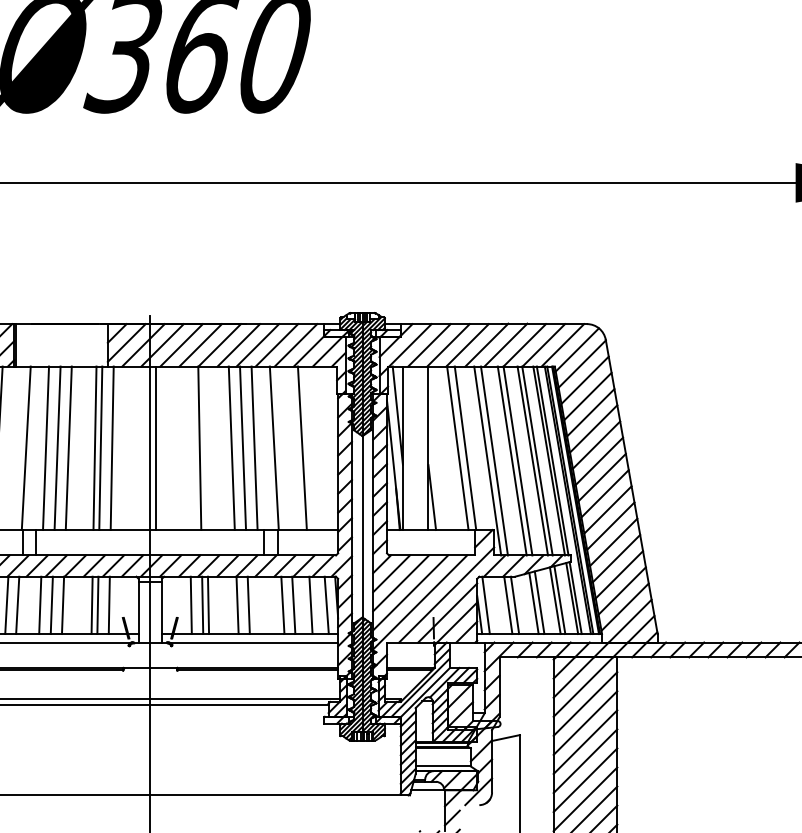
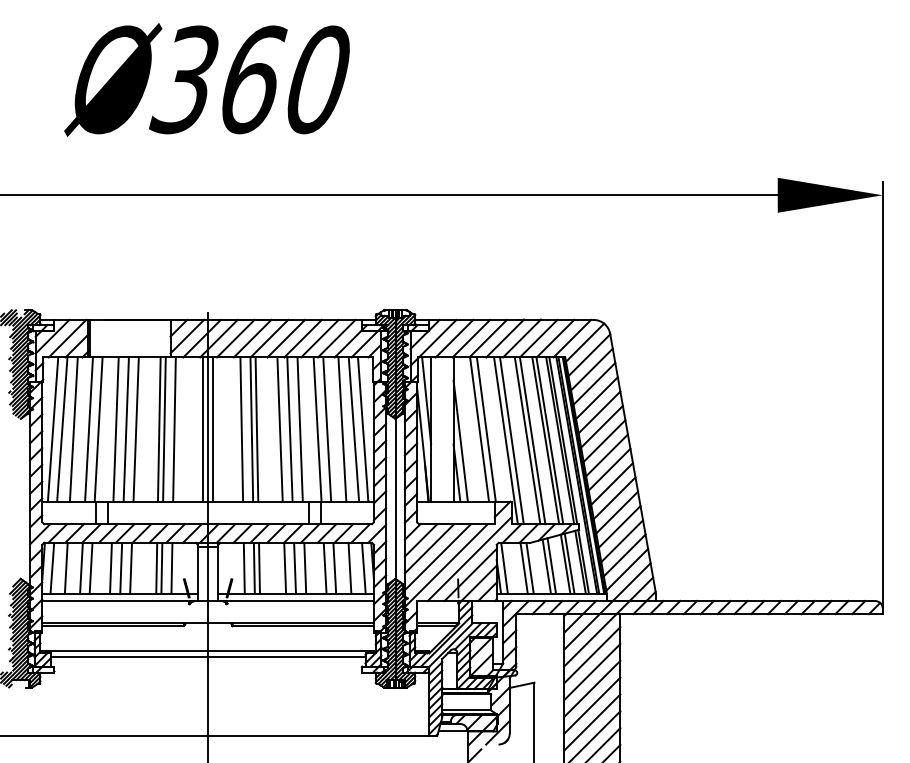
line: (14, 448) -> (88, 429), added
line: (145, 448) -> (203, 429), added
line: (188, 448) -> (241, 429), added
line: (205, 448) -> (256, 429), added
line: (285, 448) -> (327, 429), added
line: (315, 448) -> (353, 429), added
line: (326, 448) -> (363, 429), added
line: (436, 460) -> (460, 440), added
line: (260, 604) -> (305, 567), added

